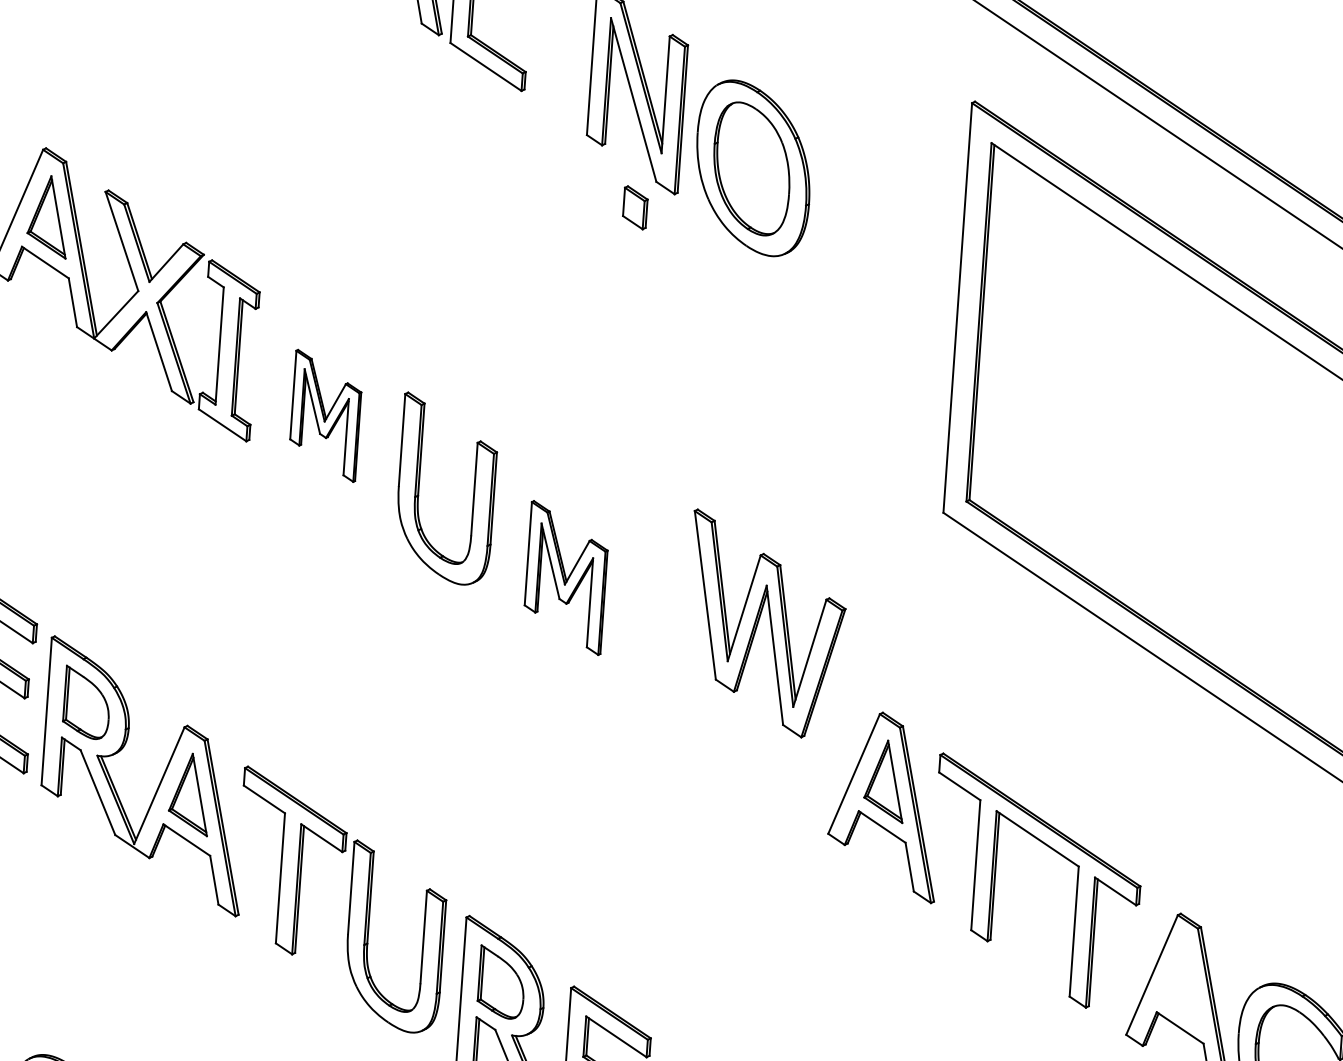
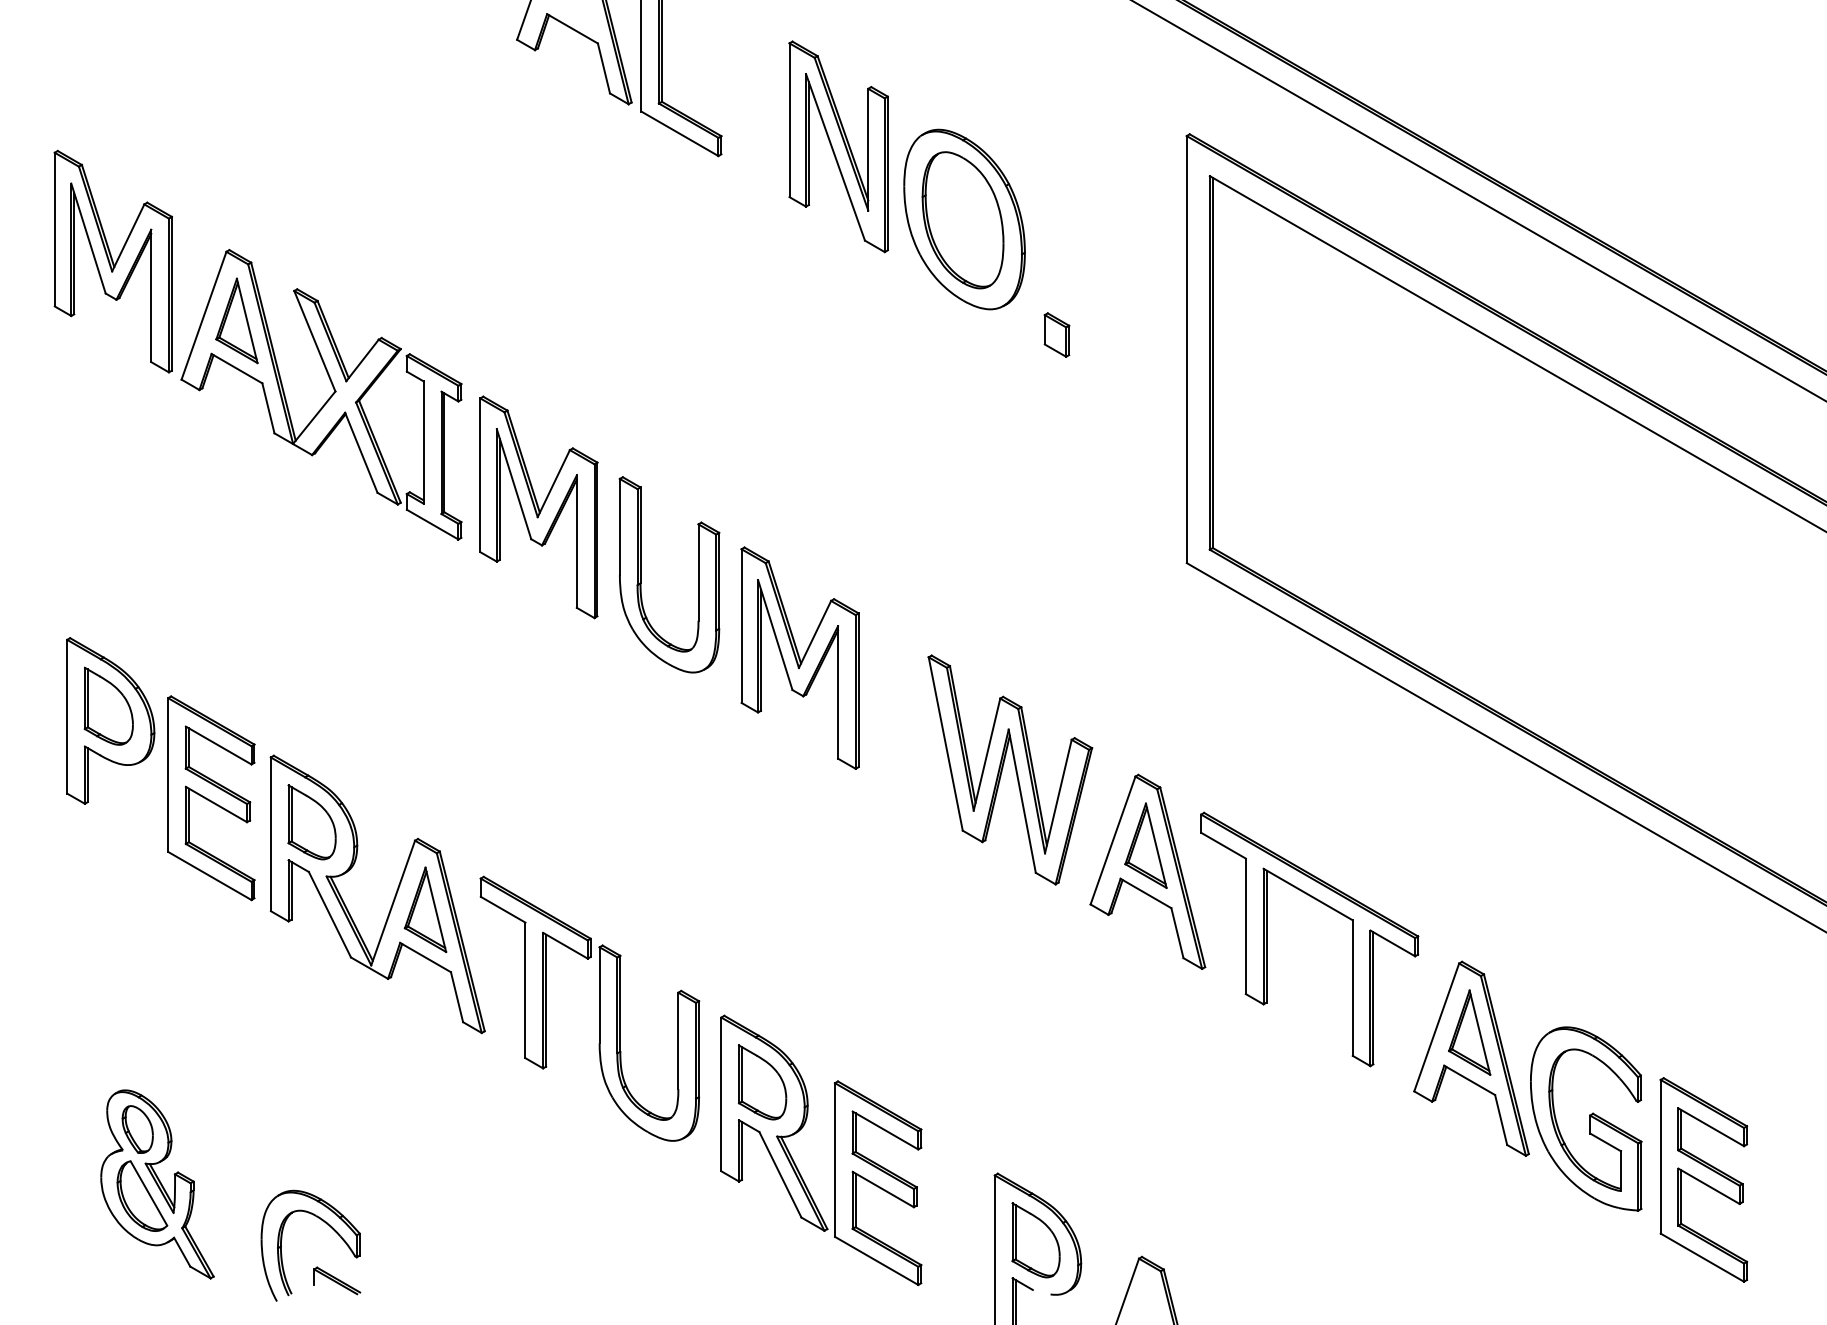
part: (634, 207) -> (1056, 334), moved
part: (325, 415) -> (538, 507), size x1.67
part: (565, 577) -> (799, 657), size x1.43
part: (765, 624) -> (1010, 769), moved
part: (1183, 982) -> (1469, 1032), added

